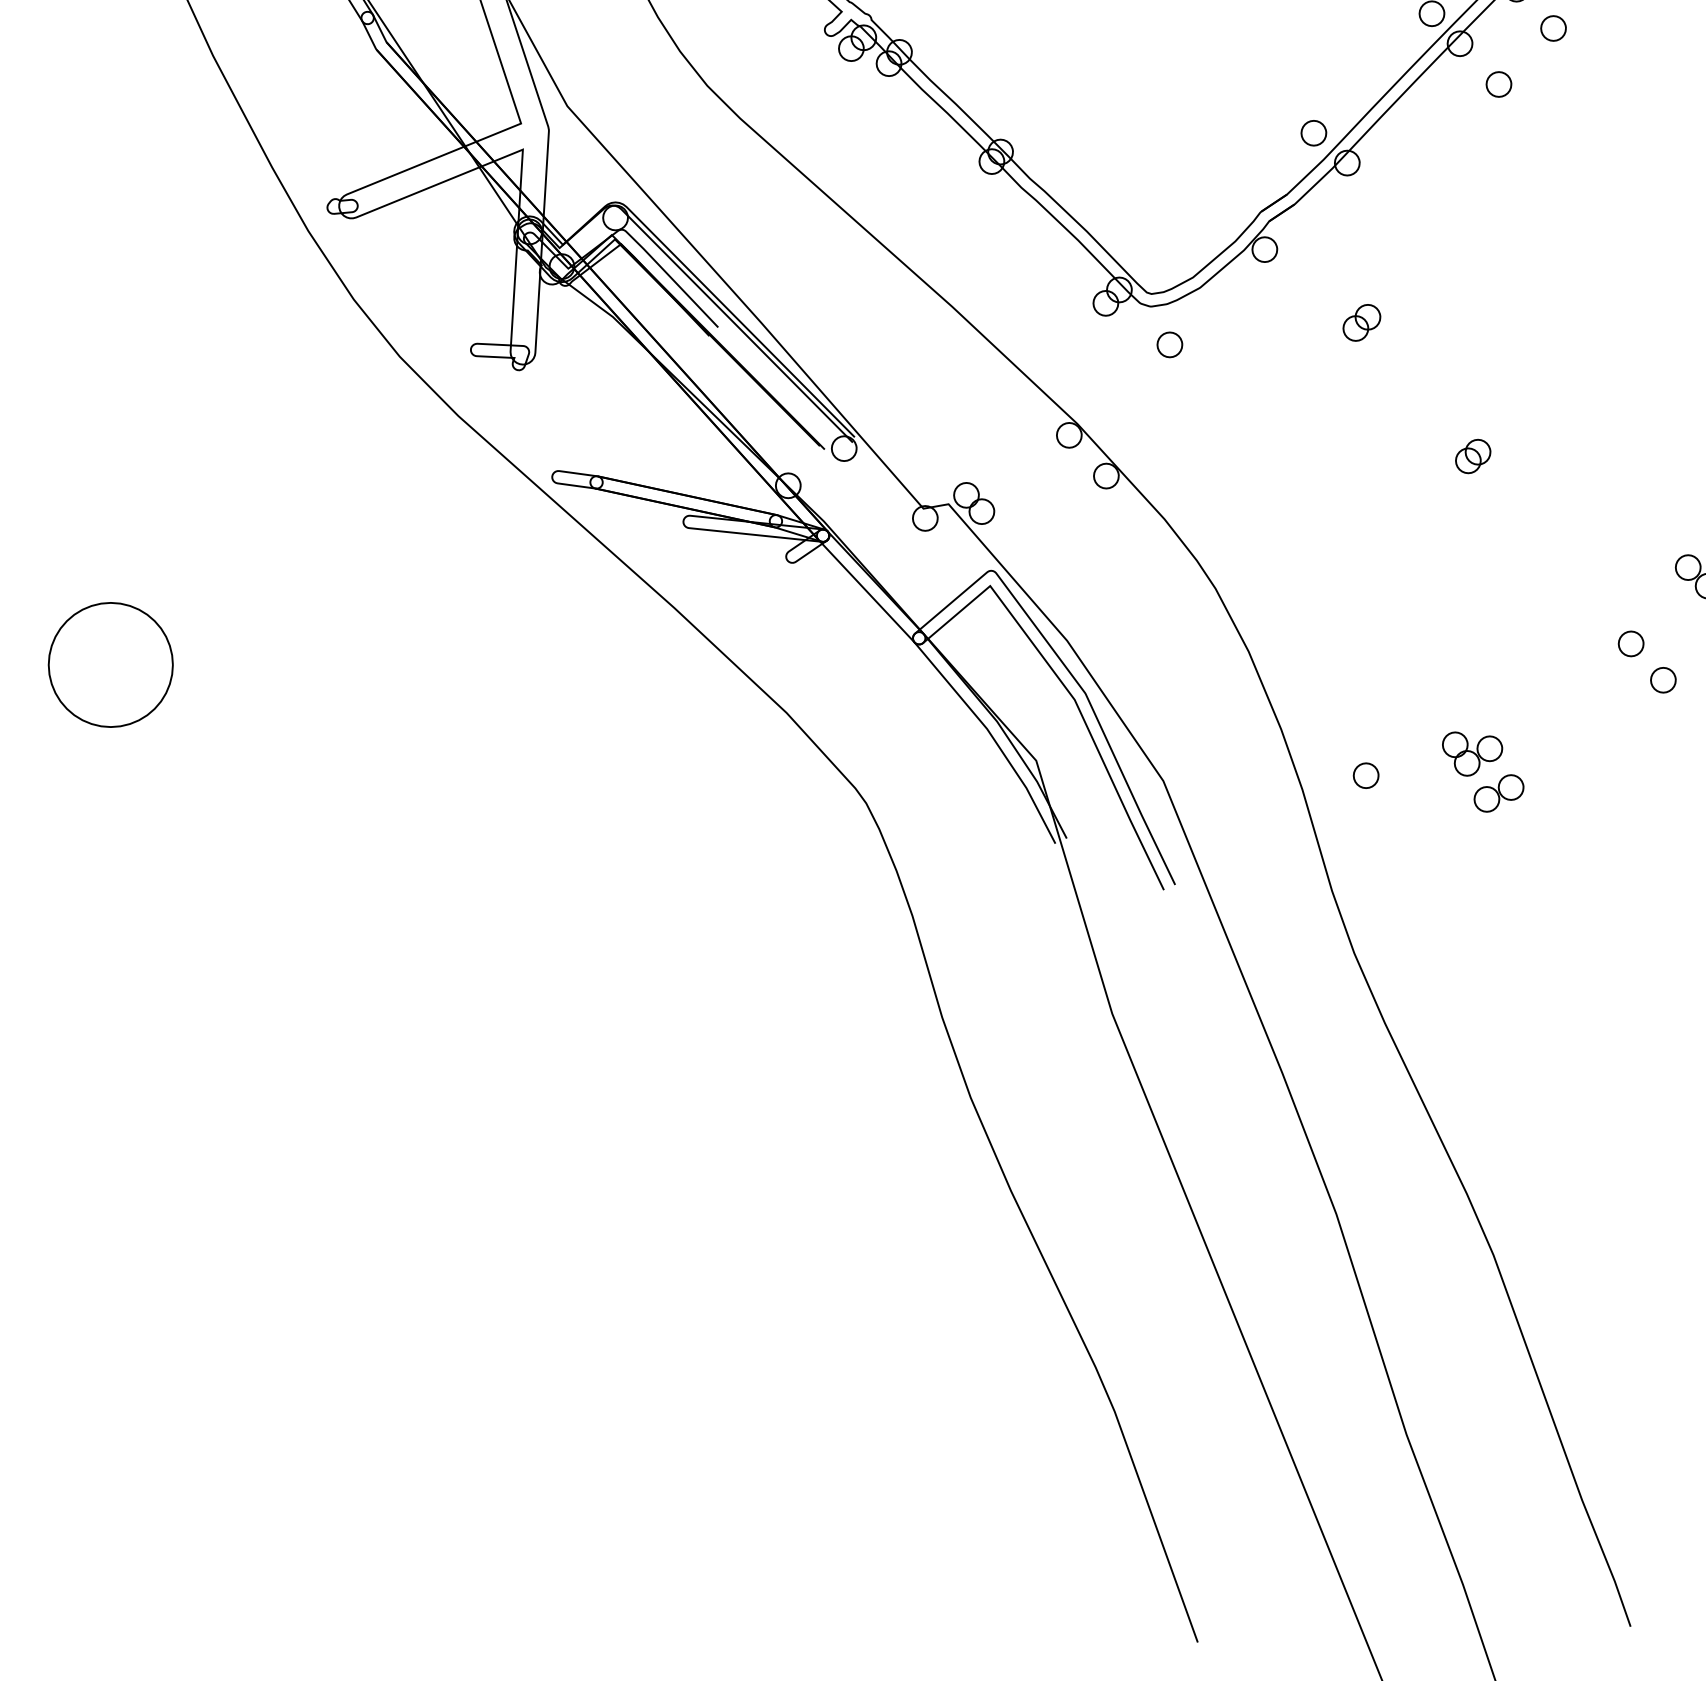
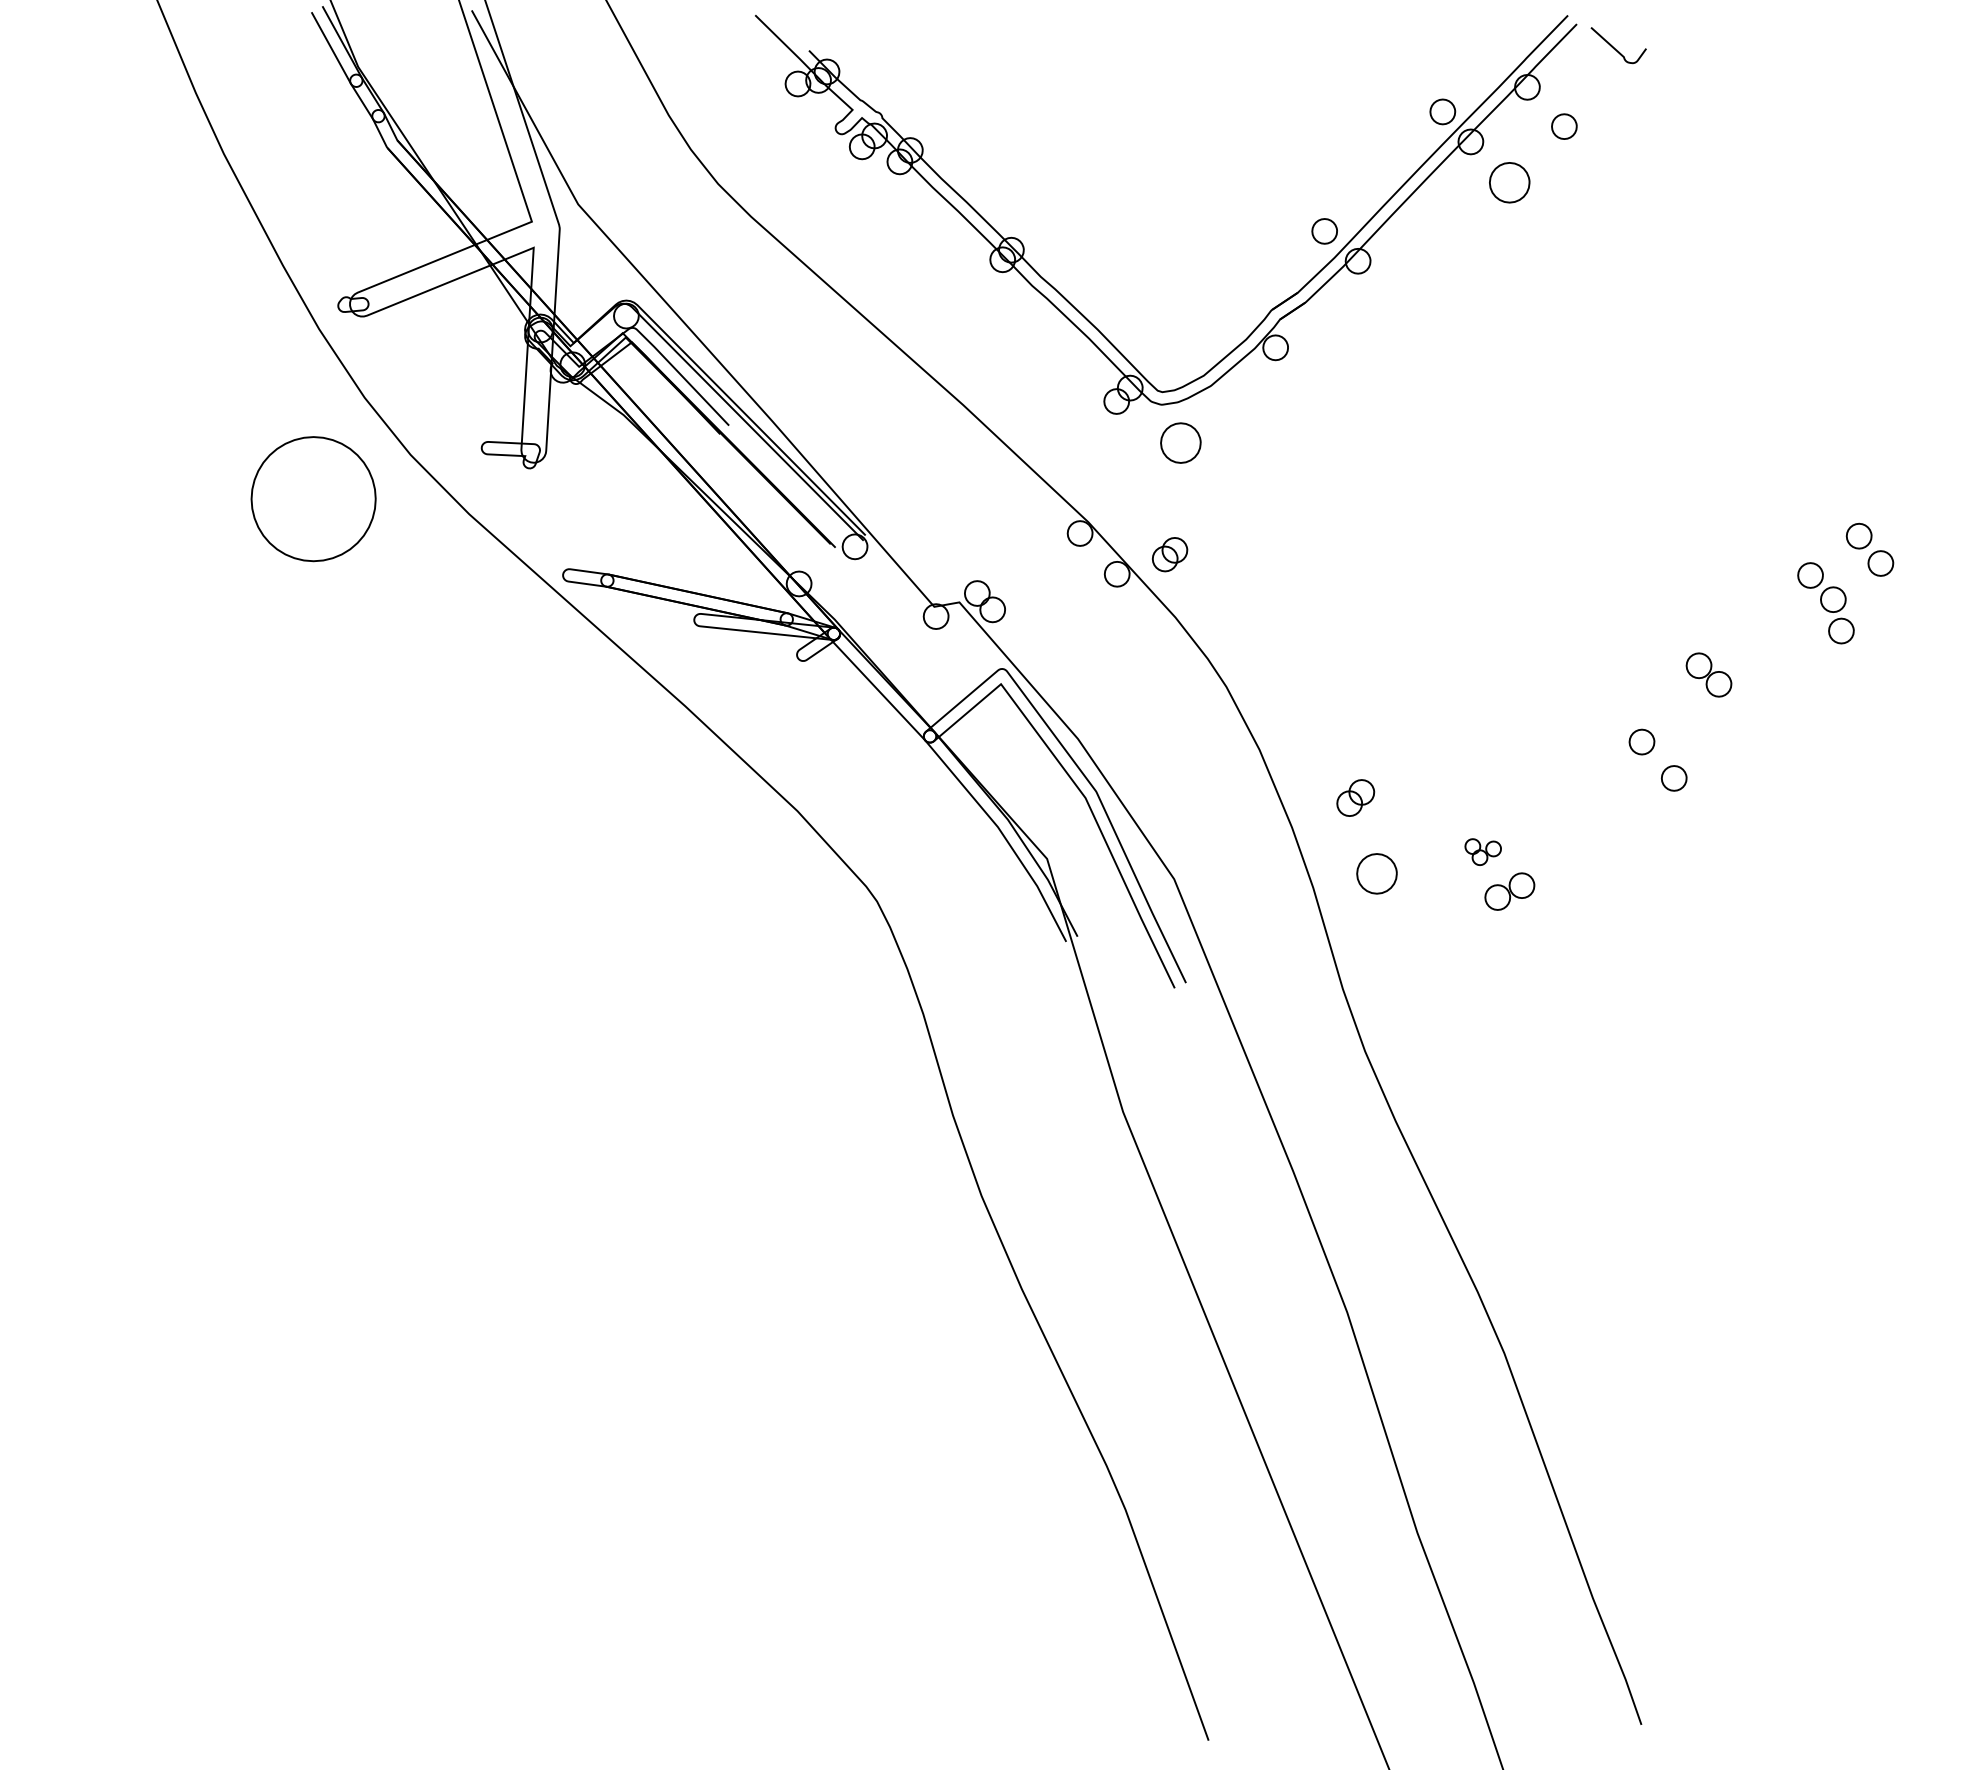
part: (1498, 84) -> (1509, 182), size x1.6
part: (1361, 322) -> (1355, 797), moved
part: (1169, 344) -> (1180, 442), size x1.6
part: (1473, 456) -> (1170, 554), moved
part: (110, 665) -> (313, 499), moved
part: (1471, 753) -> (1482, 851), size x0.6
part: (1365, 775) -> (1376, 873), size x1.6

